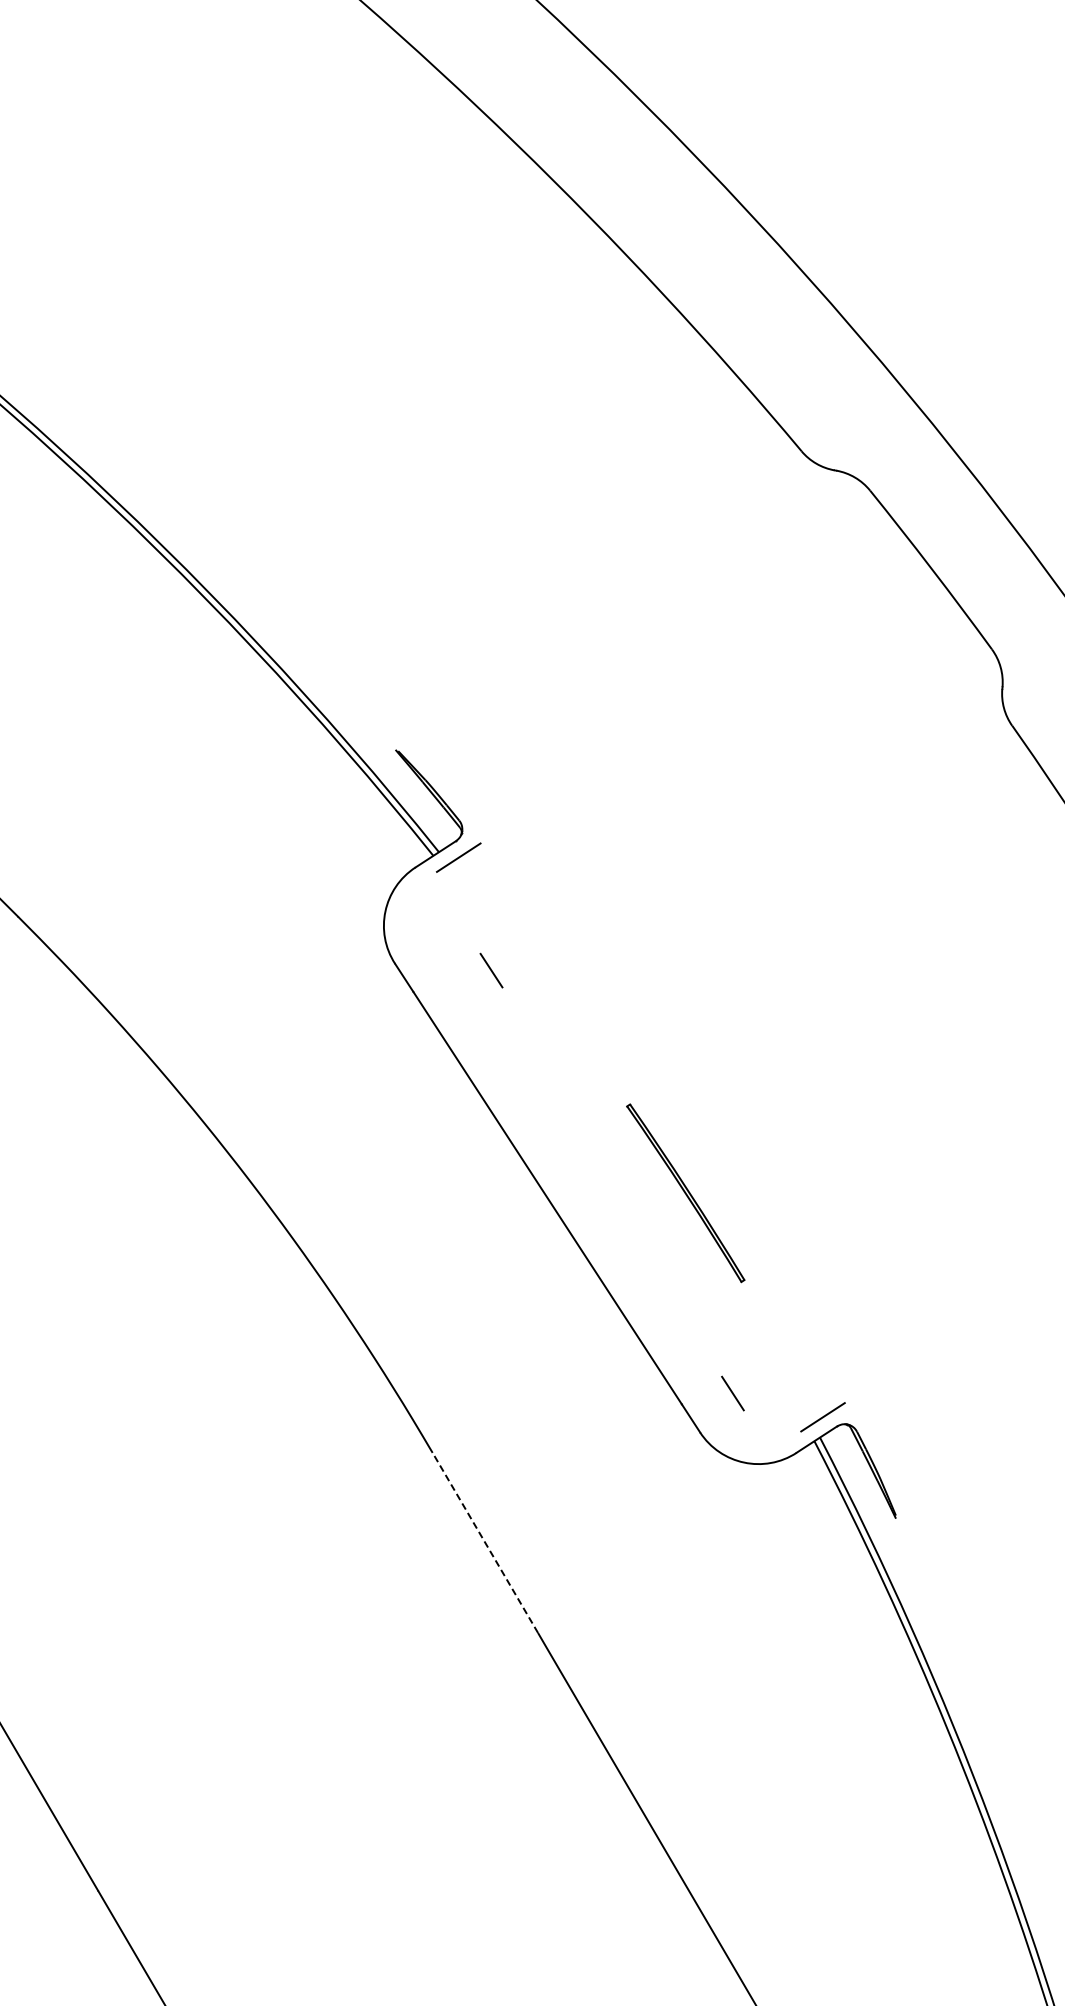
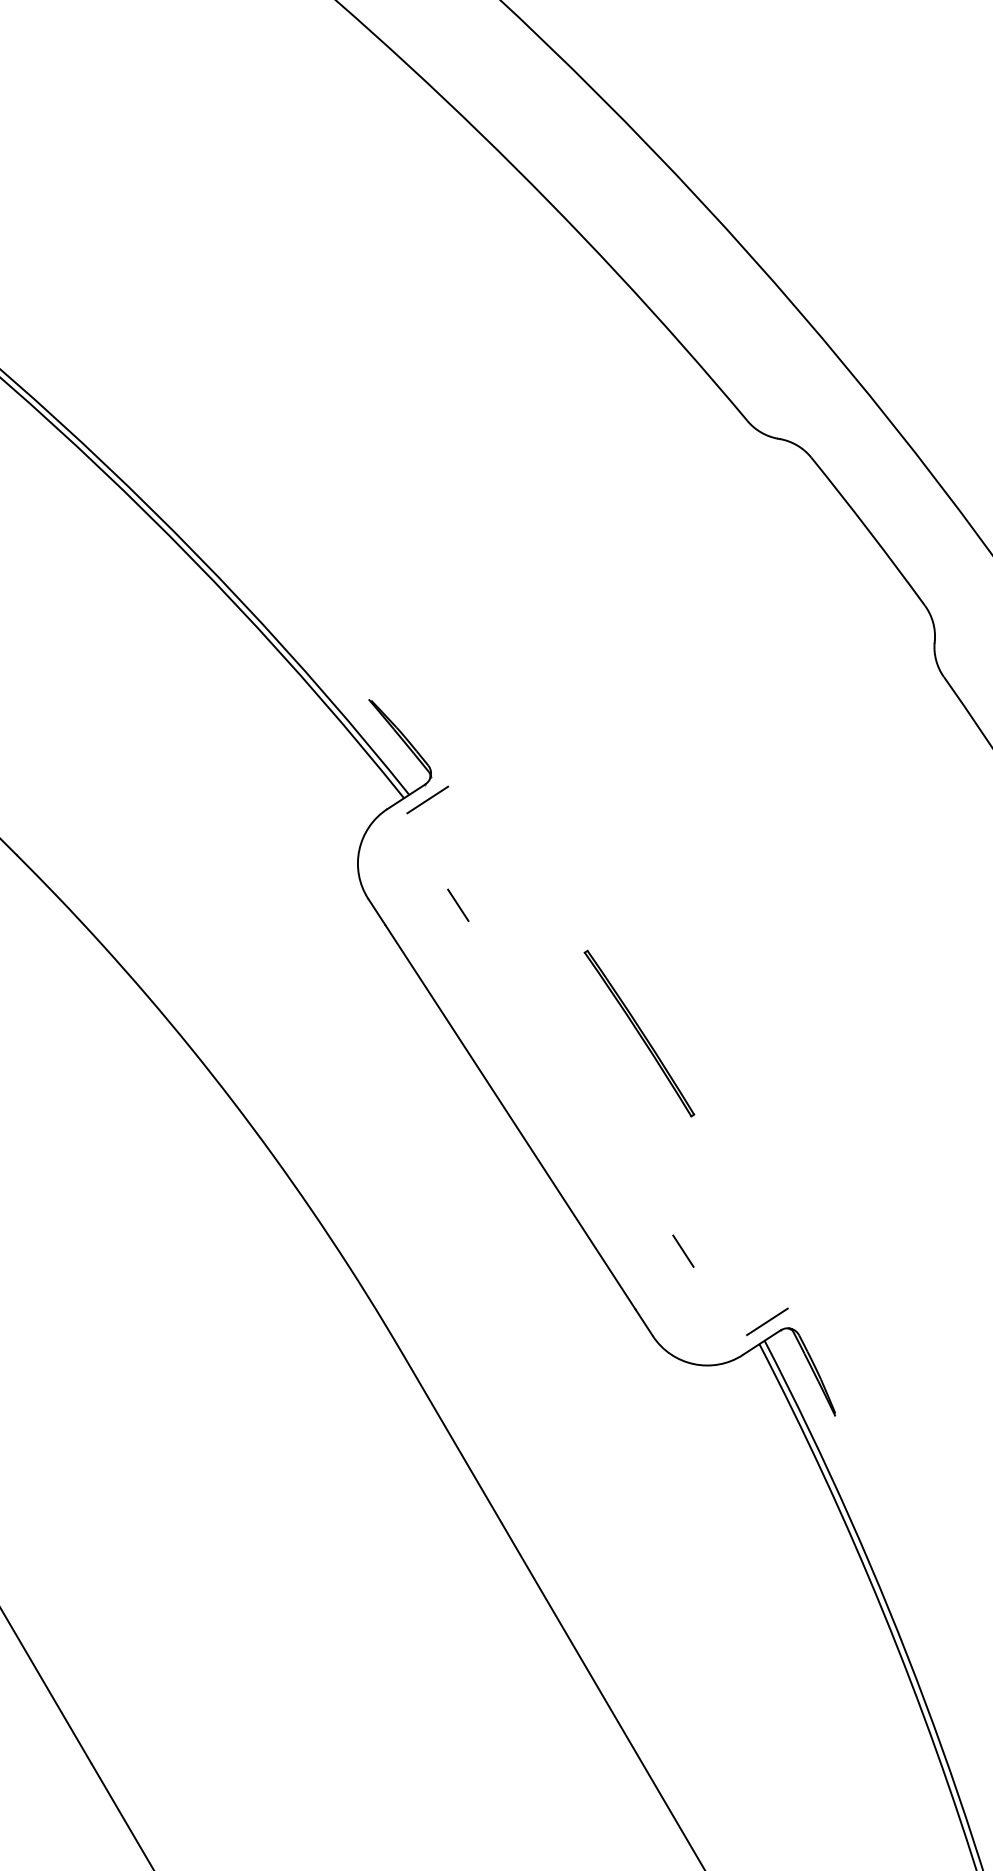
part: (685, 1193) -> (639, 1033), moved
line: (732, 1393) -> (683, 1251), moved
line: (485, 1542) -> (452, 1438), dashed -> solid

